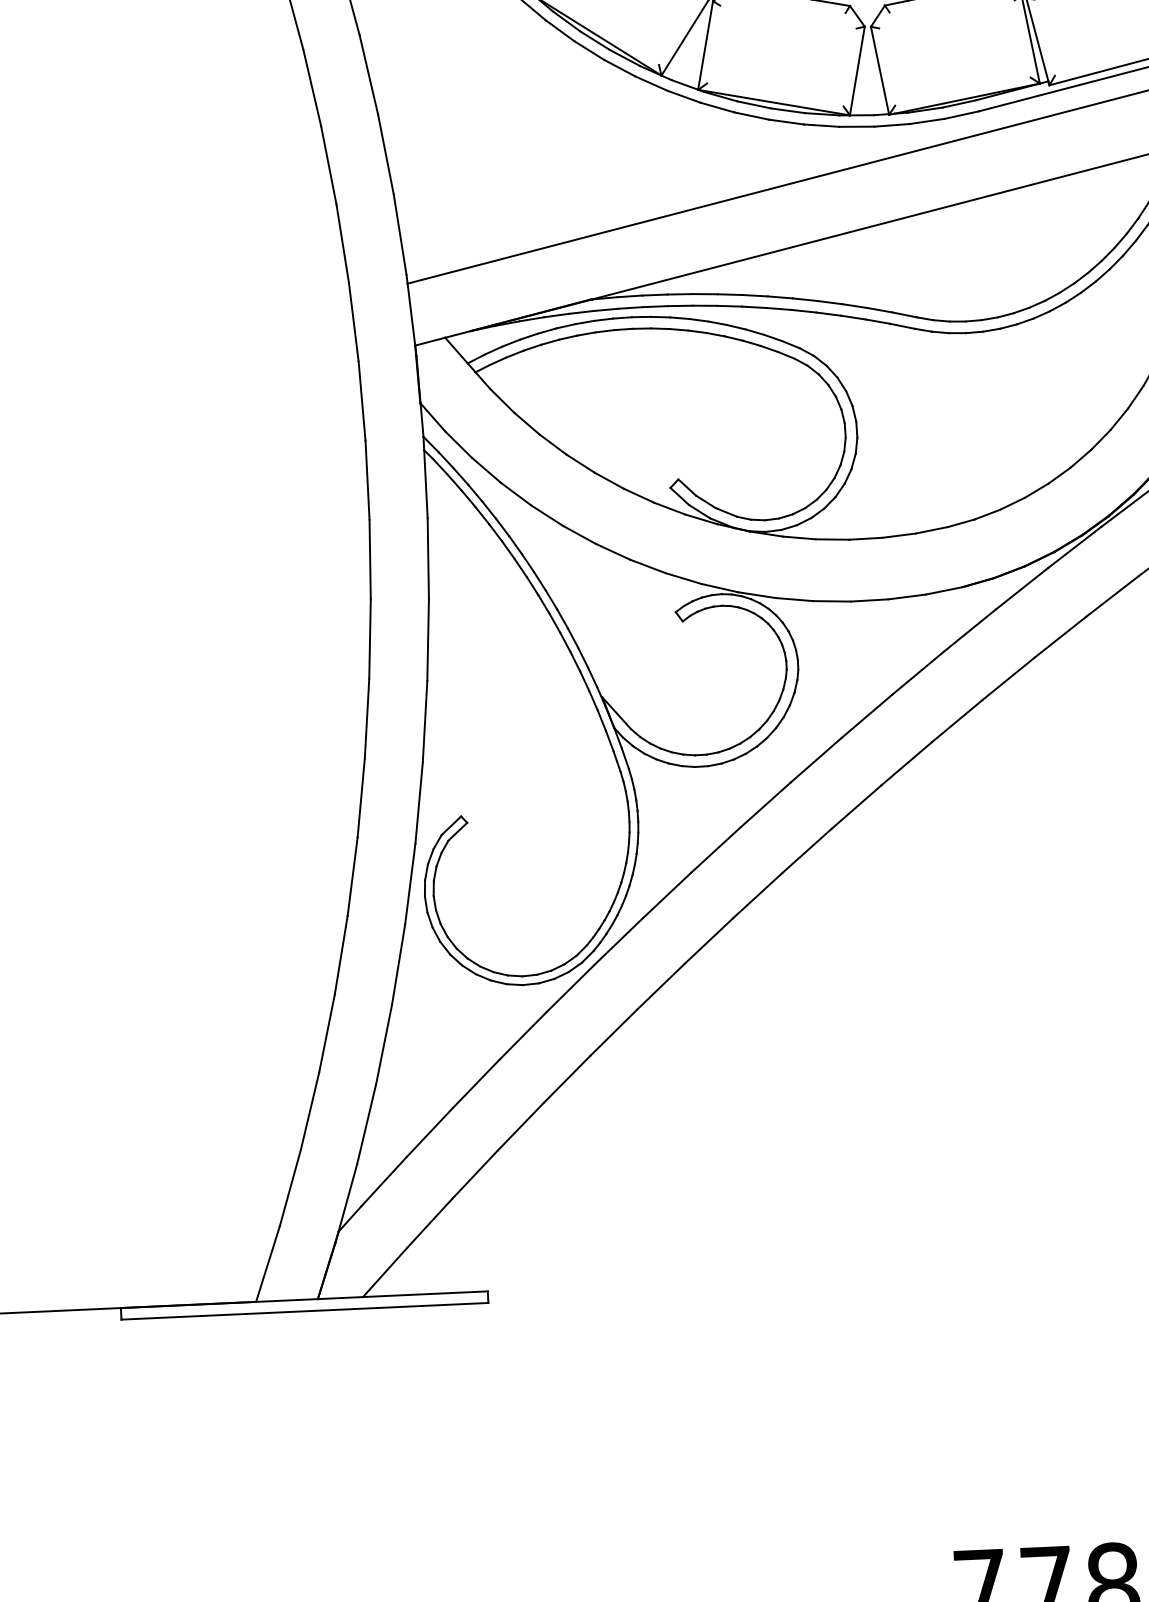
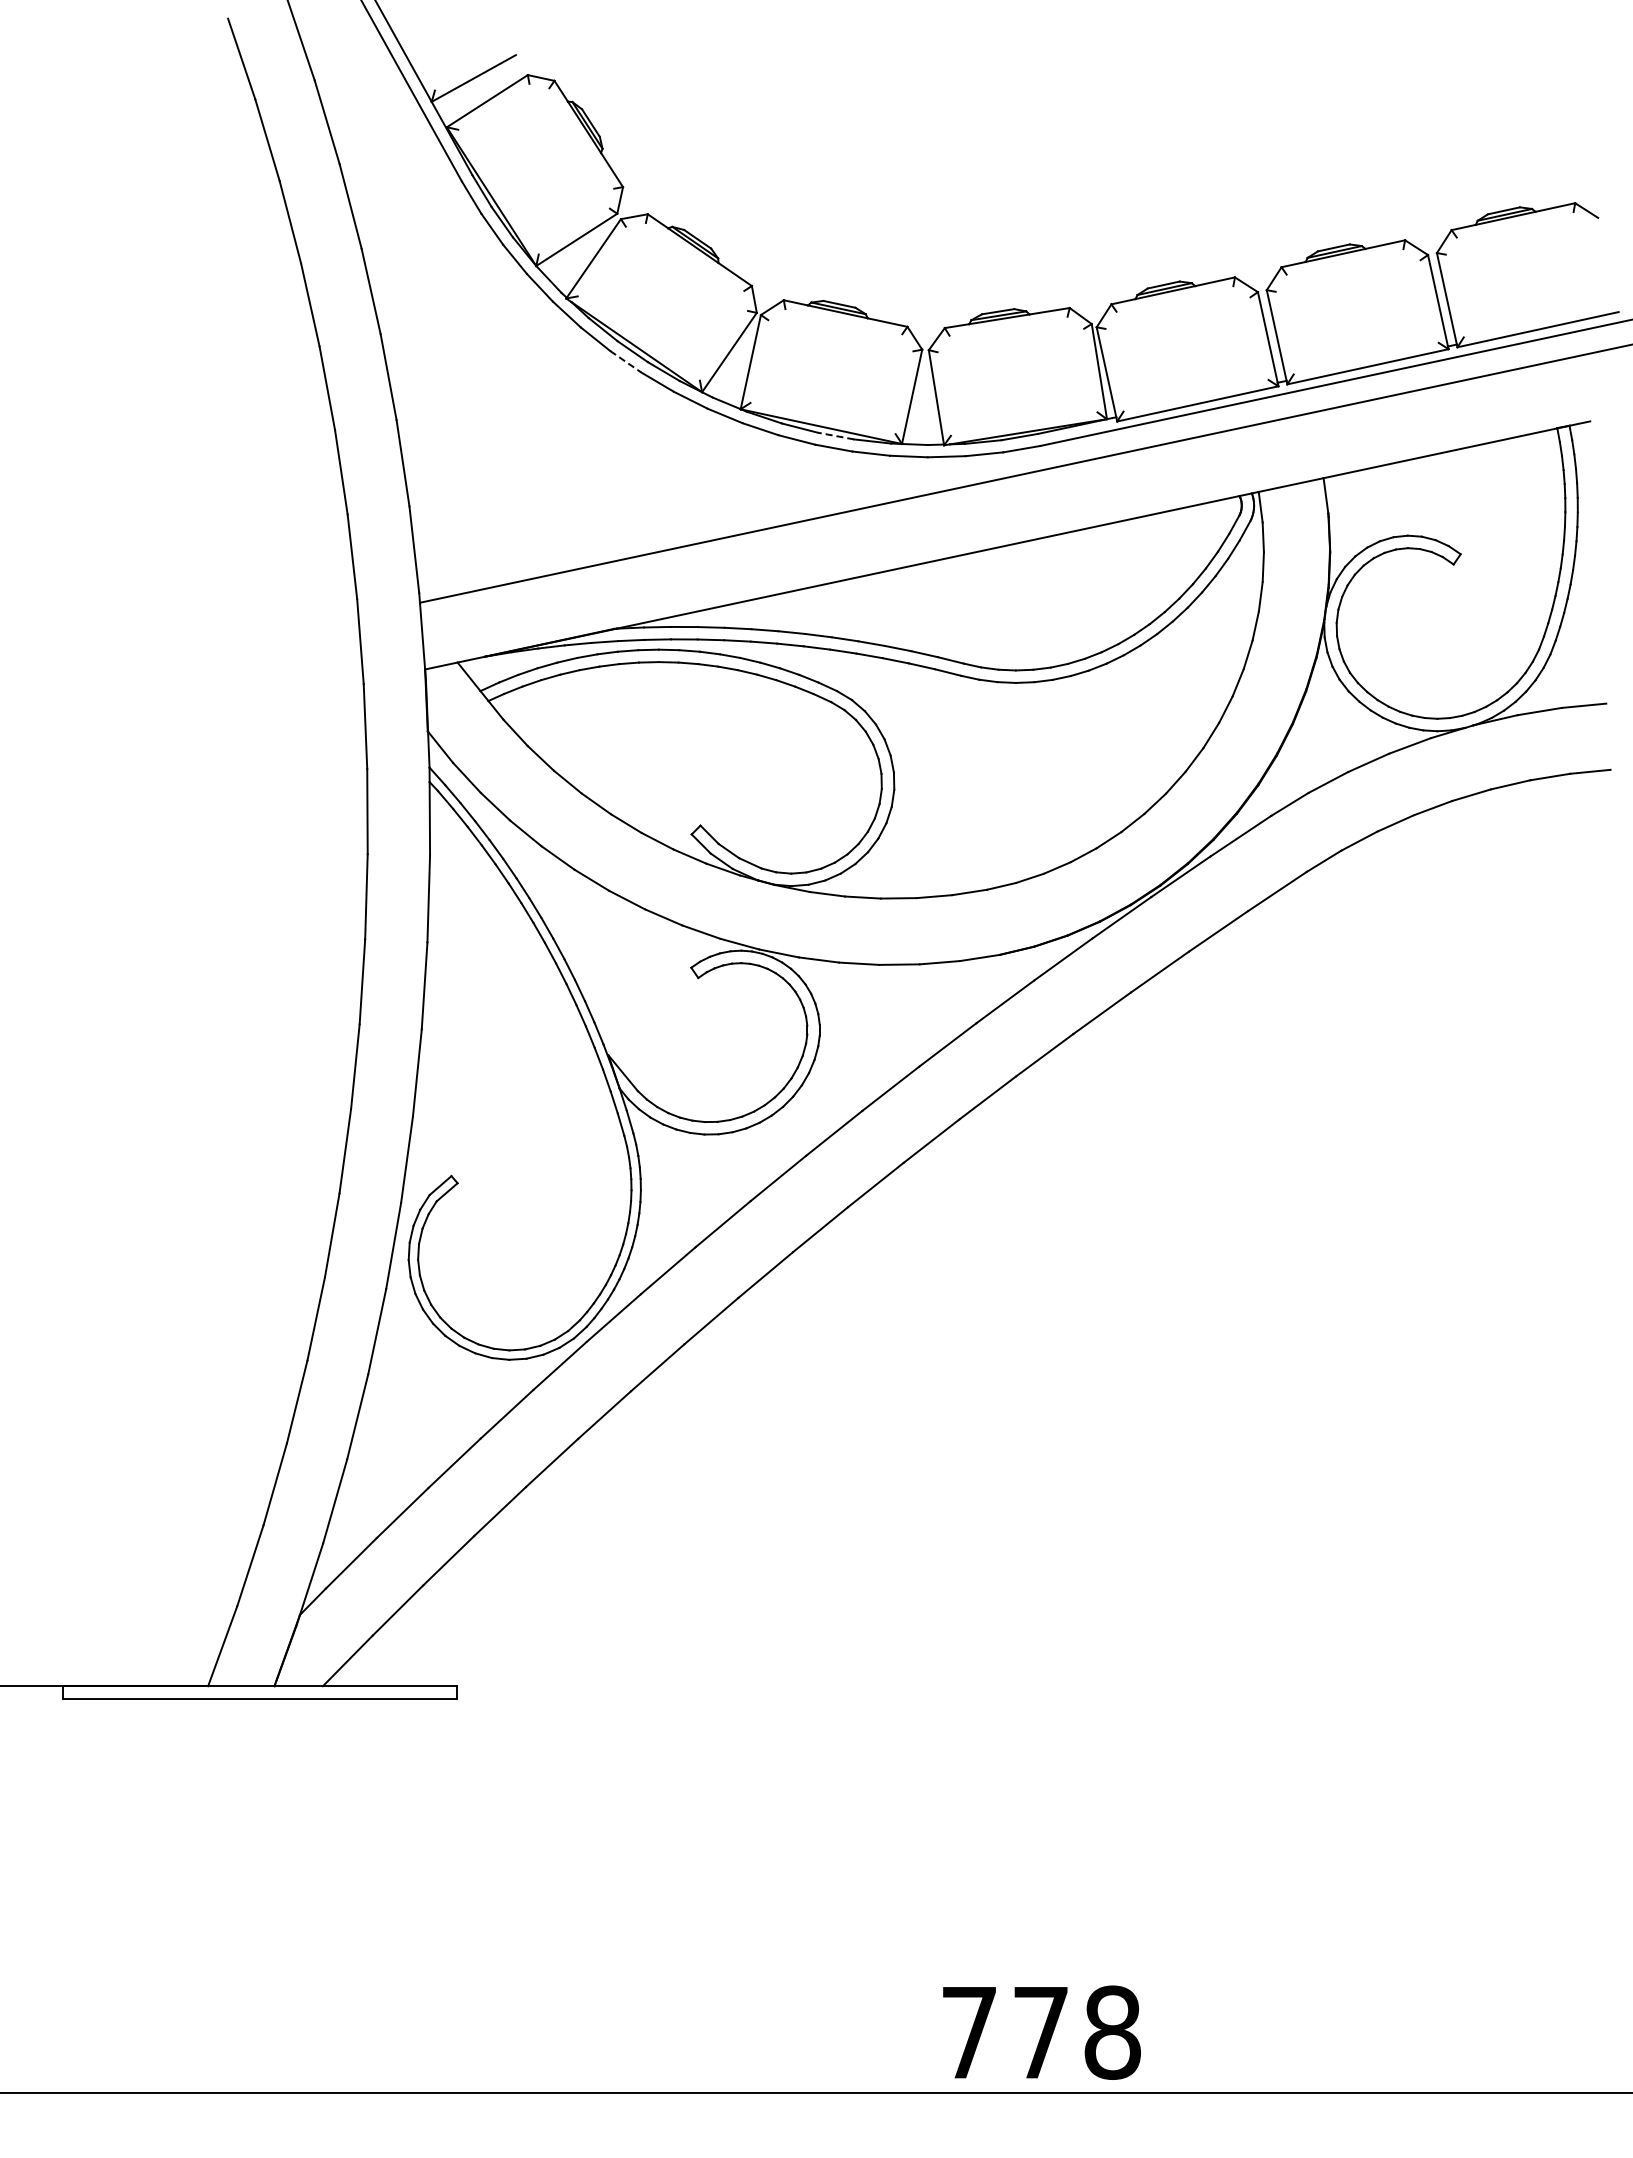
line: (588, 50) -> (625, 361), solid -> dashed
line: (787, 110) -> (835, 435), solid -> dashed

